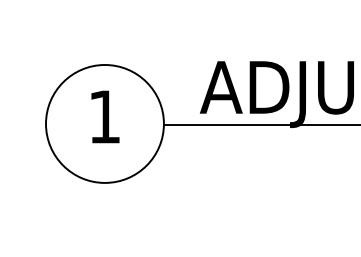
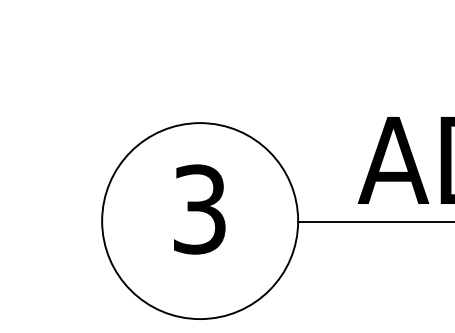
text: (104, 116) -> (199, 208), 1 -> 3

